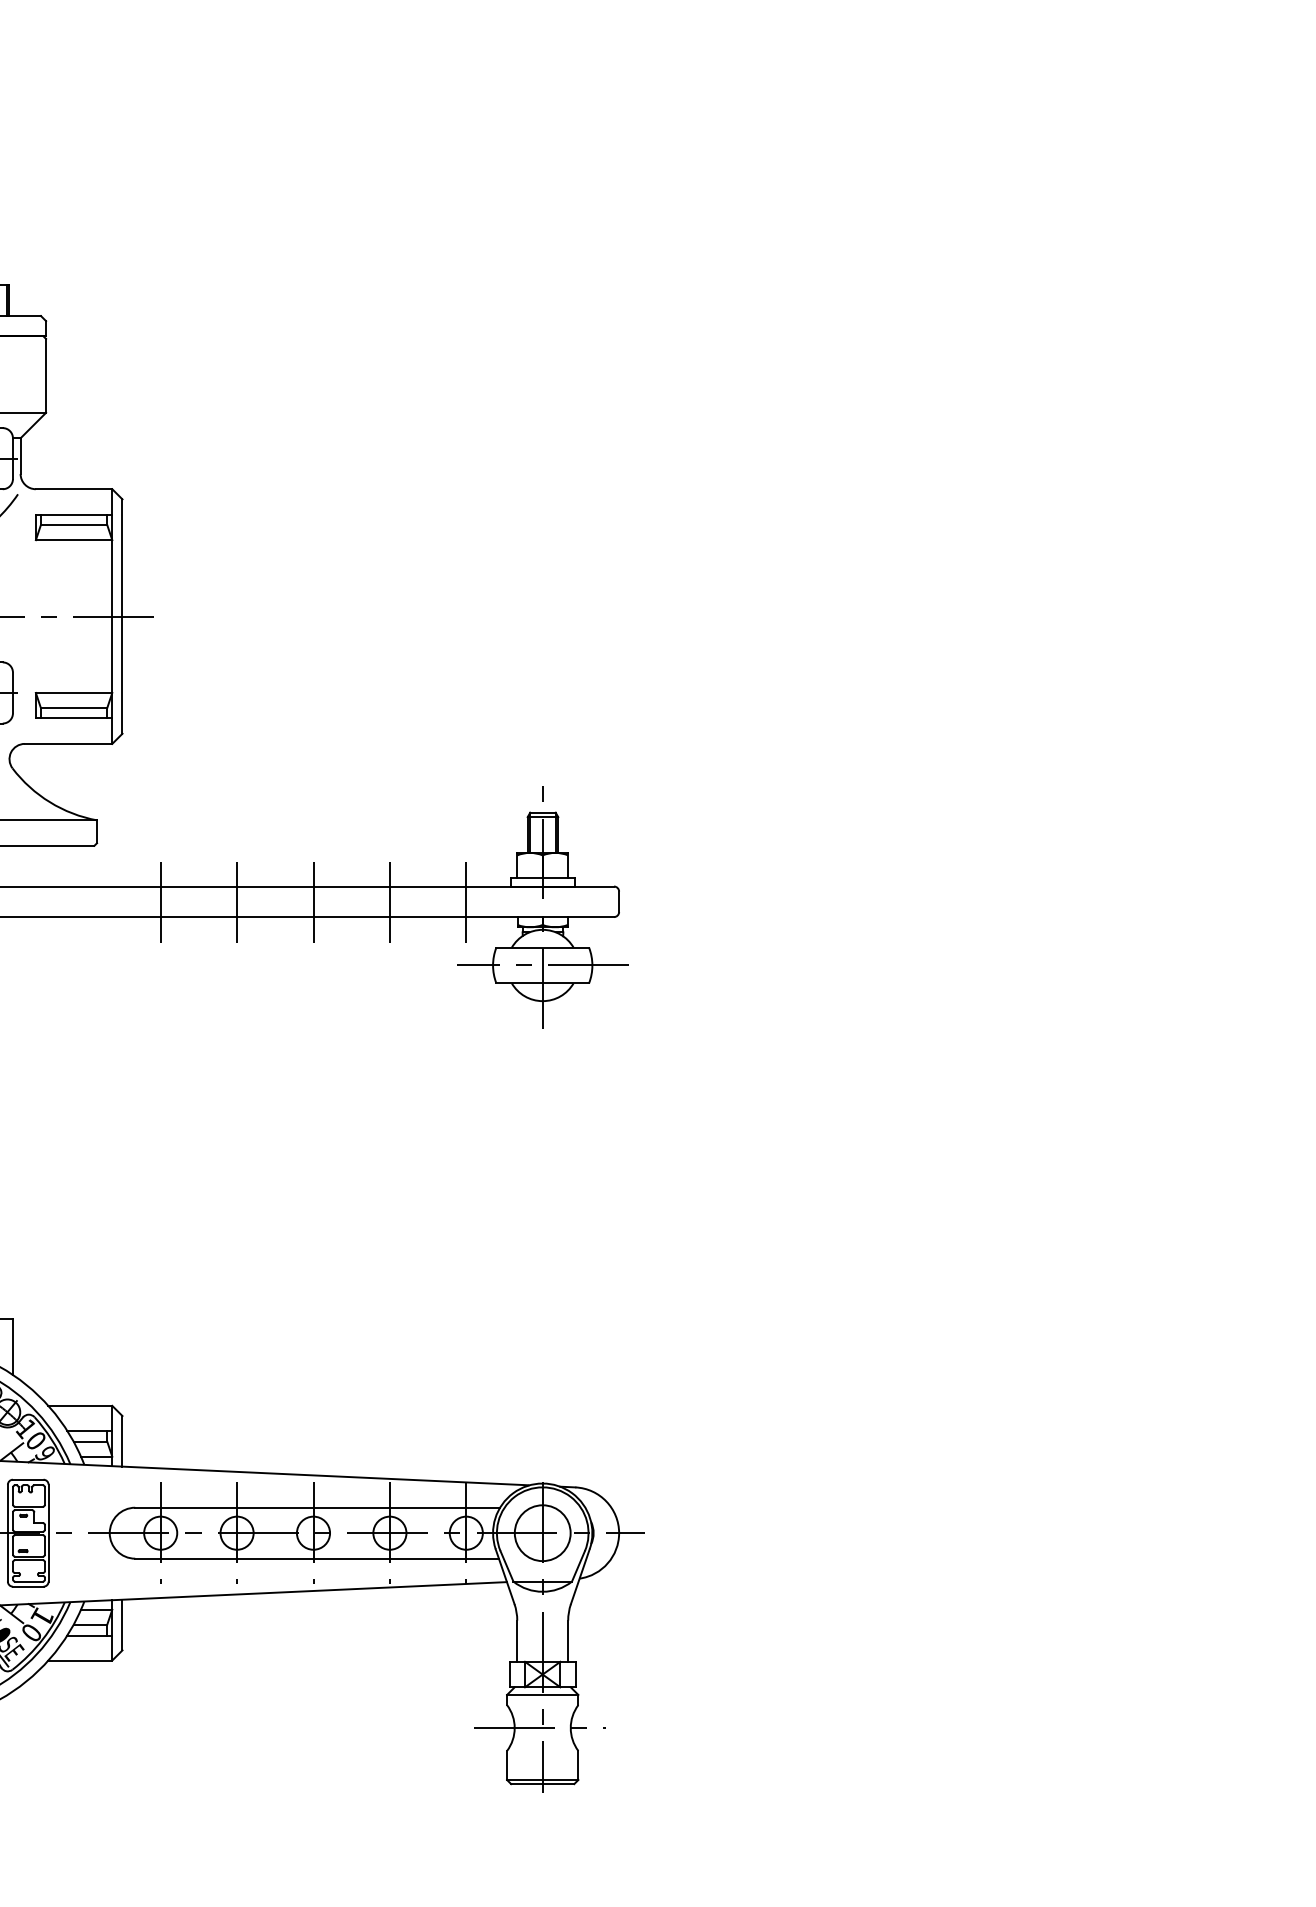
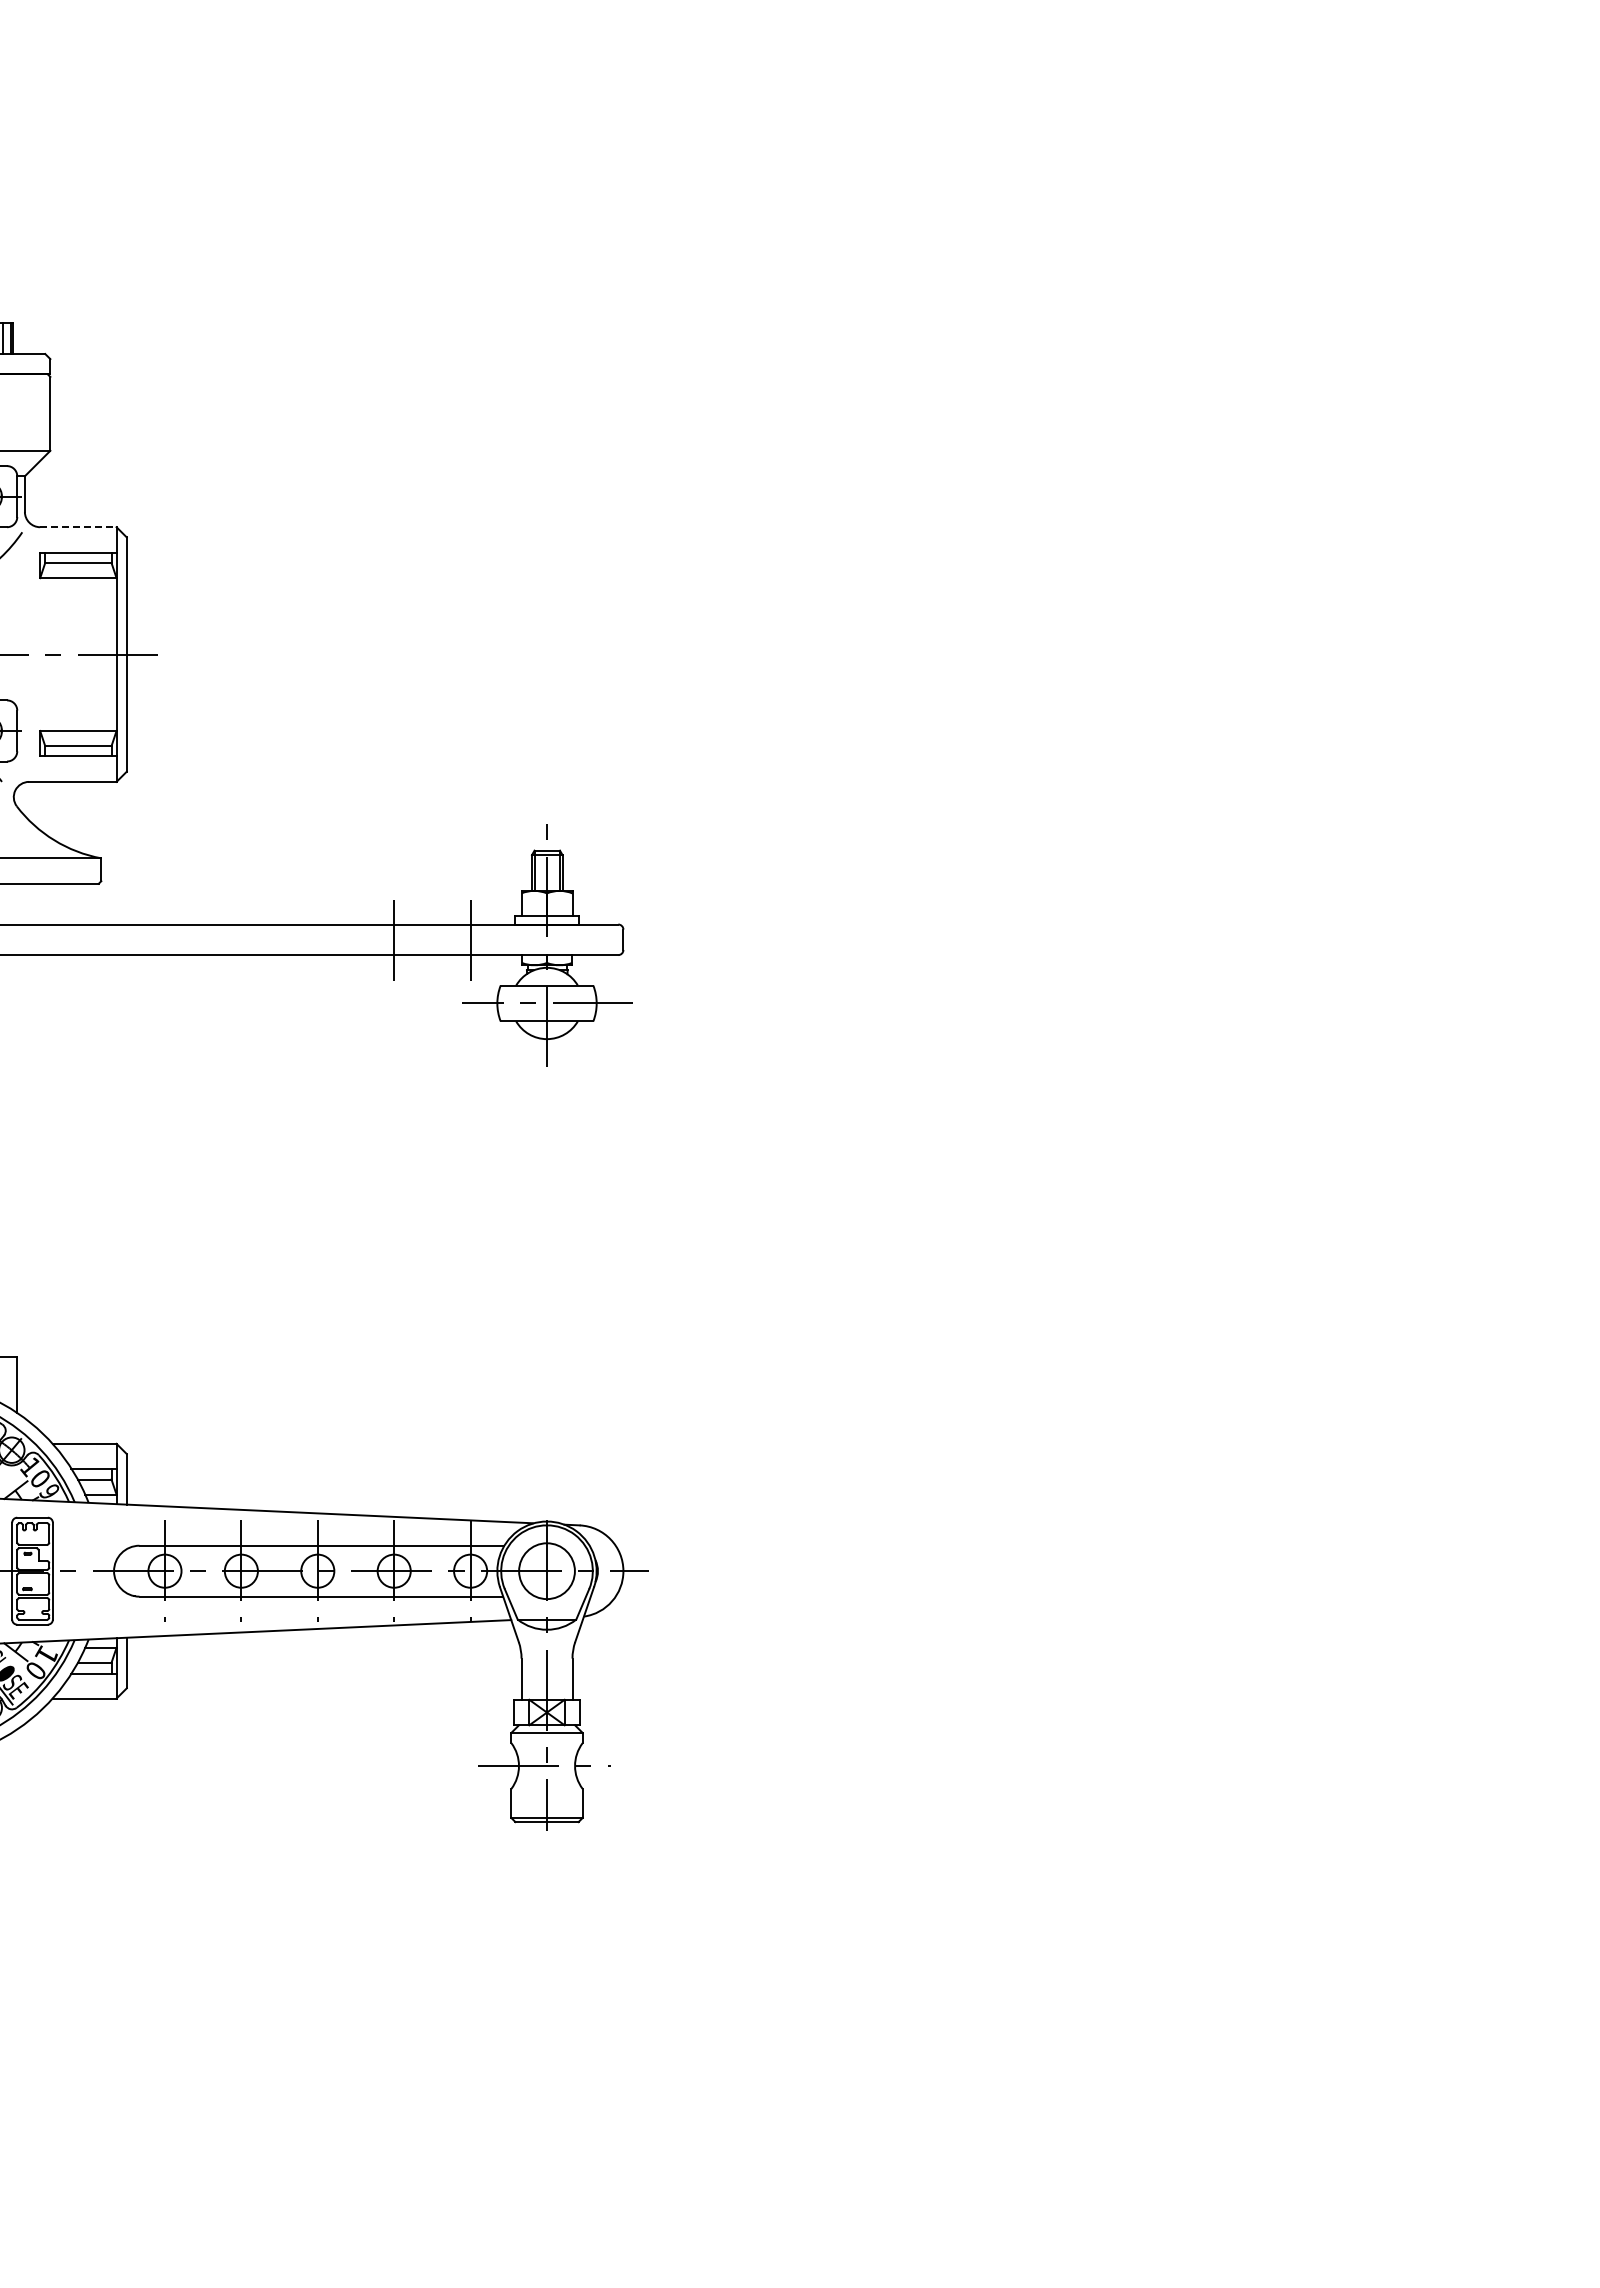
line: (74, 489) -> (78, 527), solid -> dashed
line: (160, 898) -> (164, 936), removed
line: (237, 898) -> (241, 936), removed
line: (313, 898) -> (317, 936), removed

